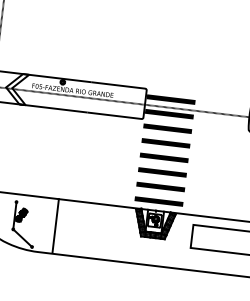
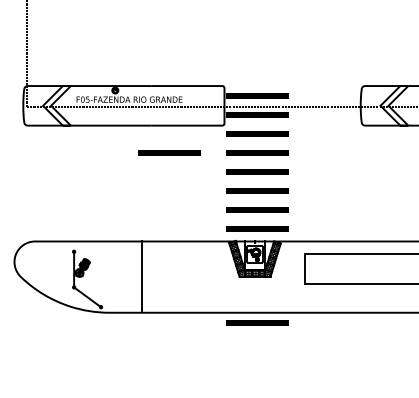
line: (98, 134) -> (169, 152), added
line: (55, 226) -> (142, 276), moved
line: (150, 273) -> (257, 322), added

